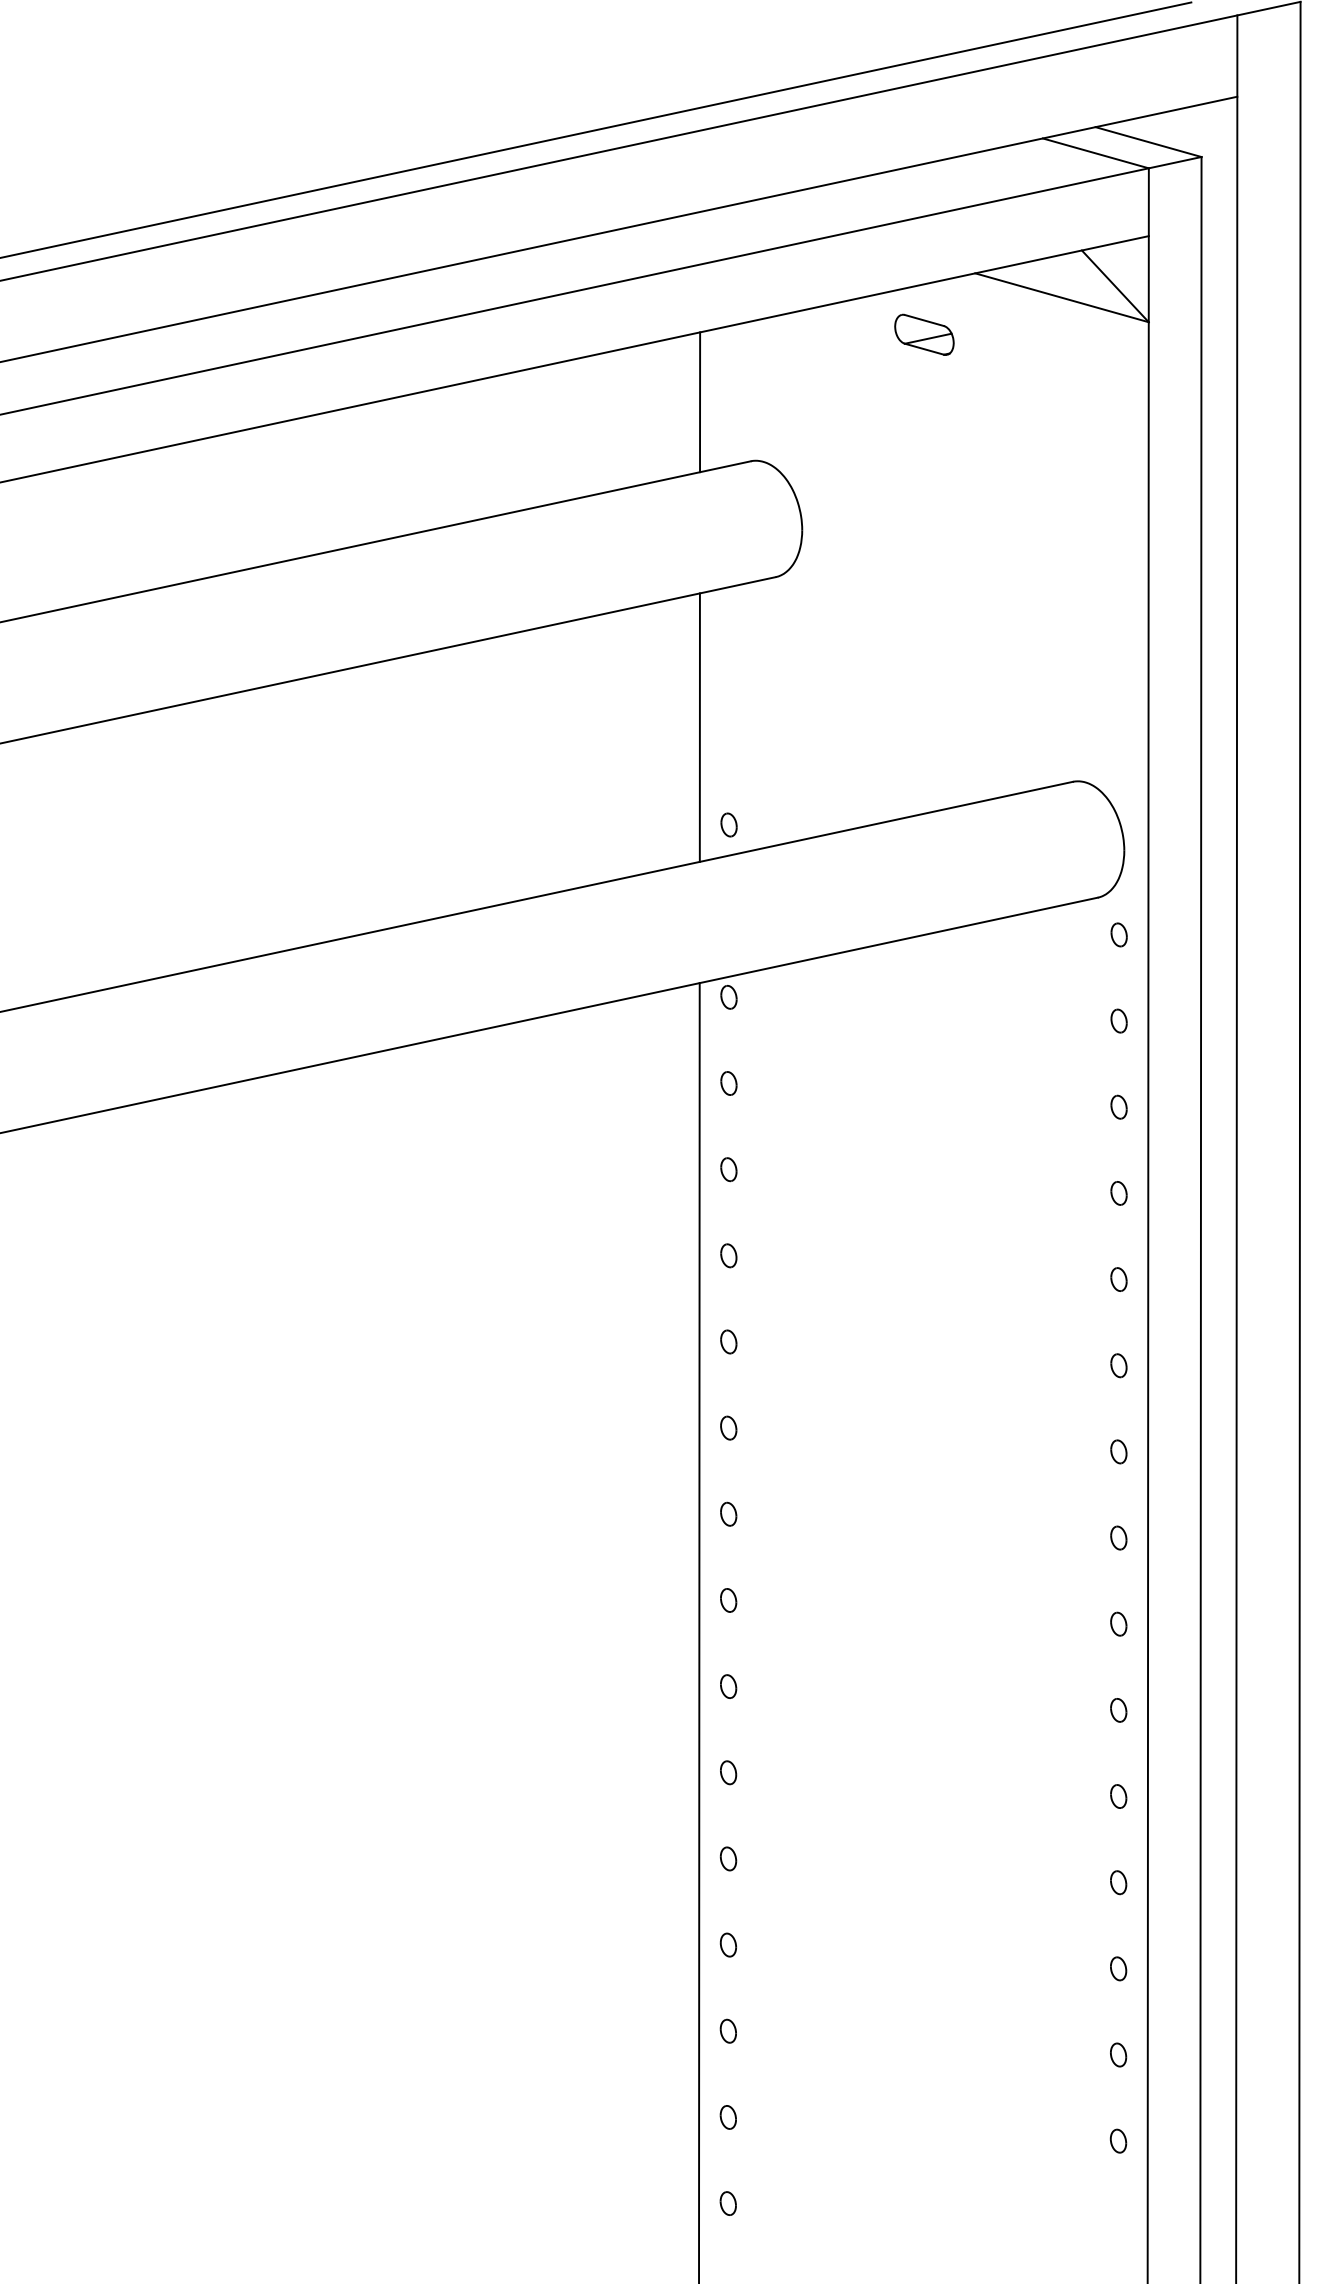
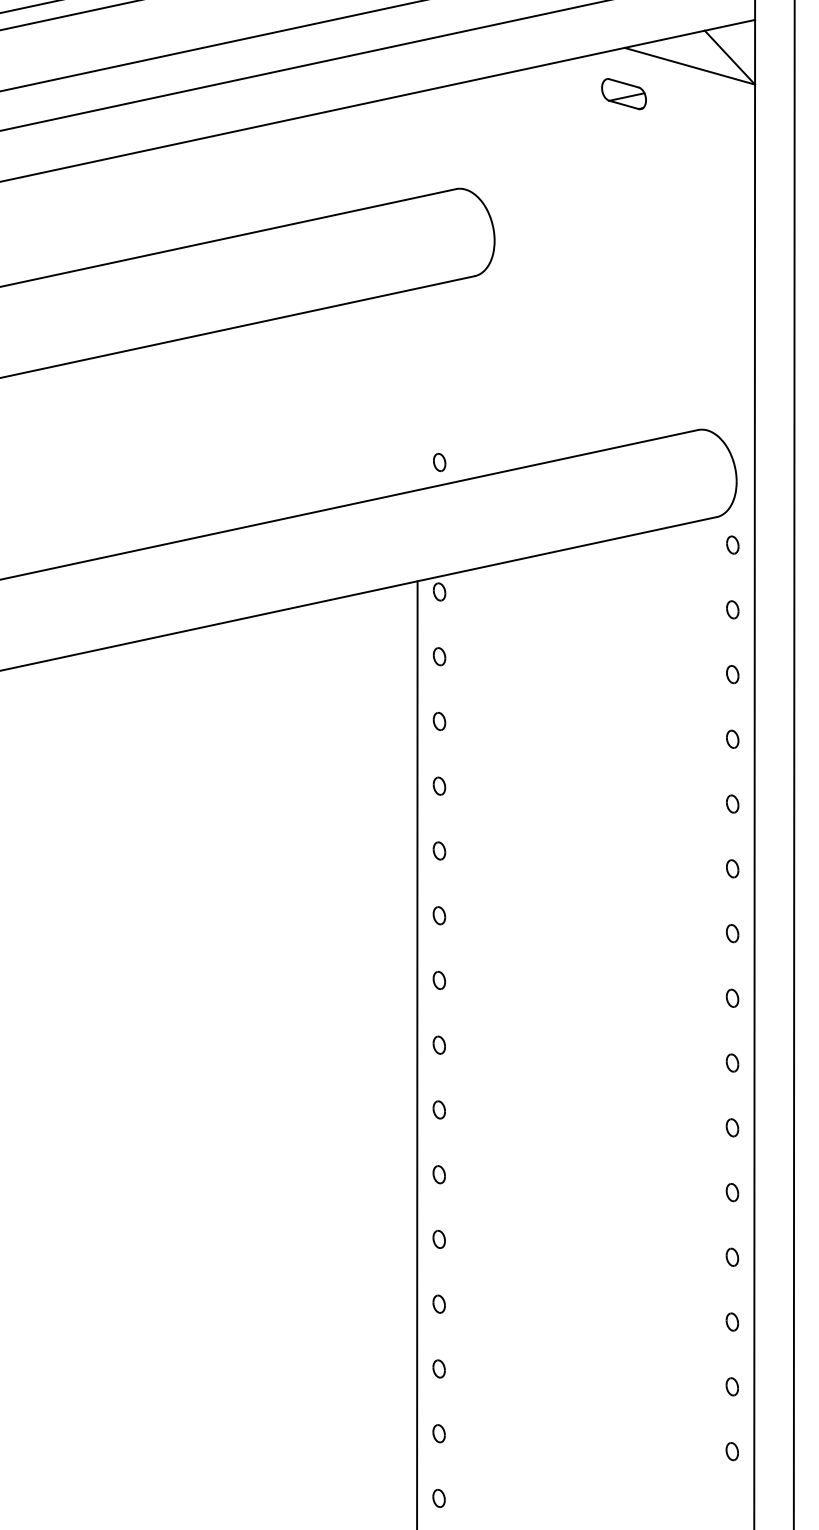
part: (924, 334) -> (624, 93), moved
line: (700, 402) -> (418, 144), removed
line: (699, 727) -> (417, 389), removed

